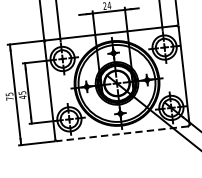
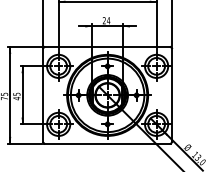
line: (122, 133) -> (107, 143), dashed -> solid

